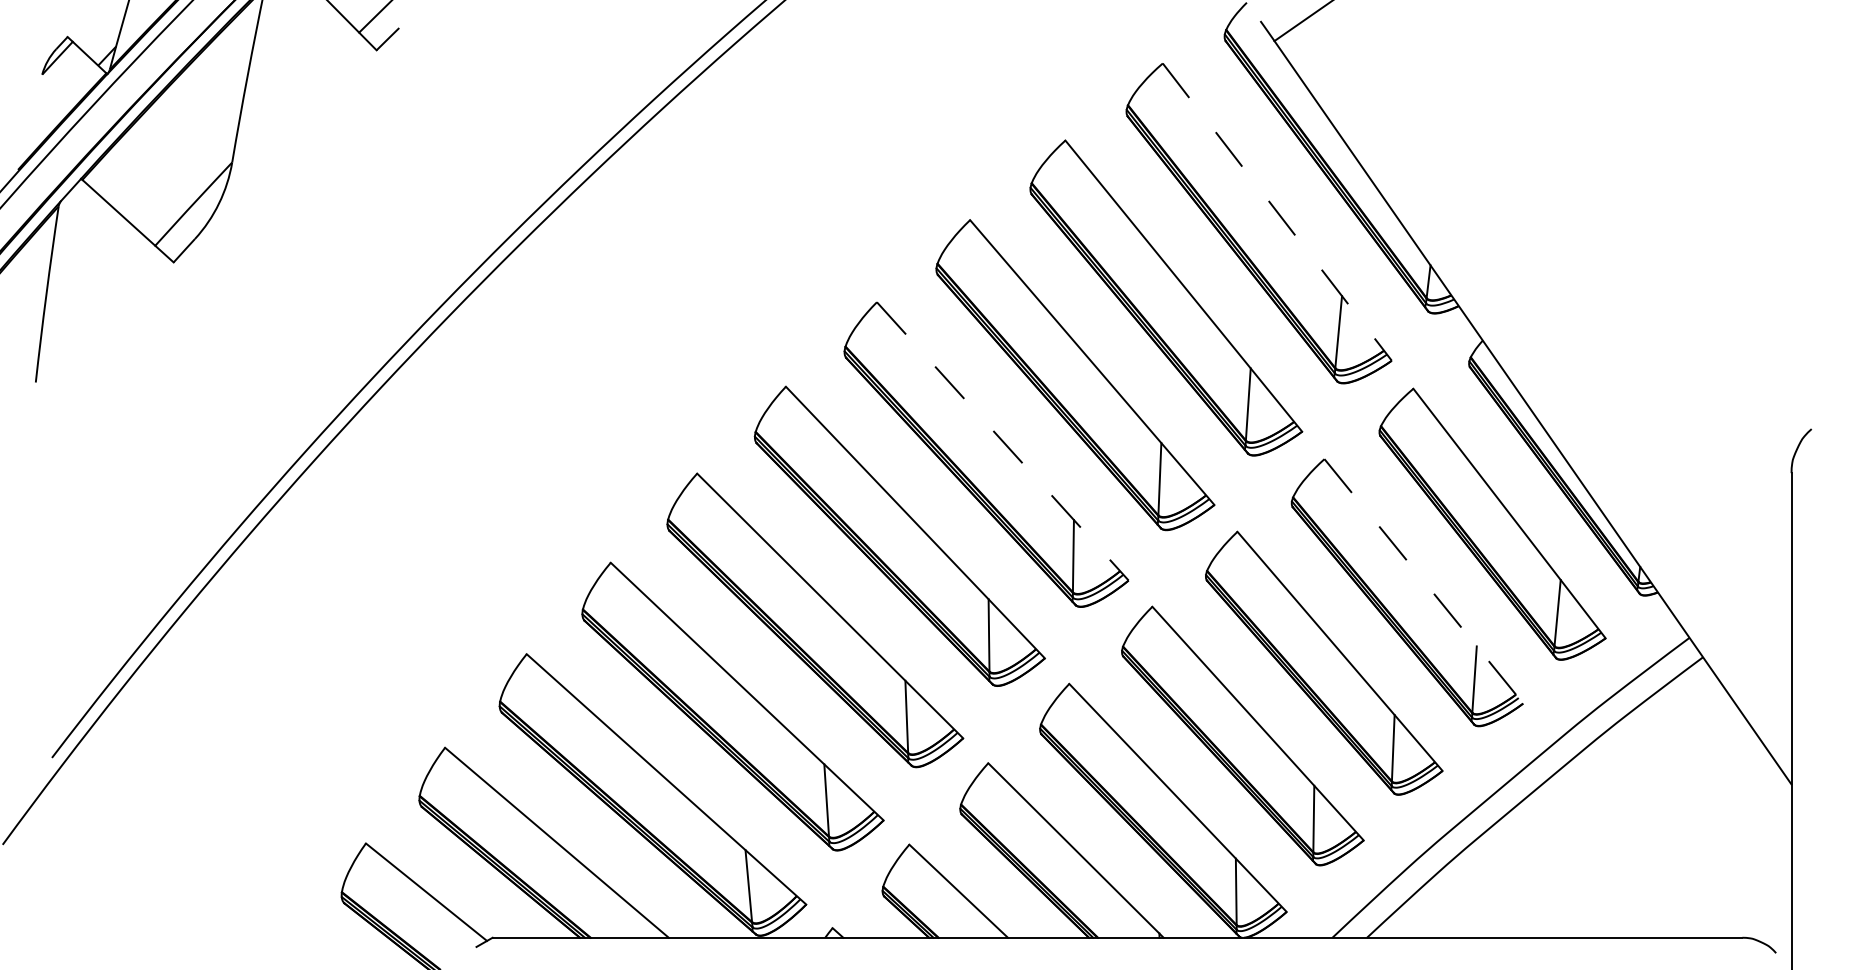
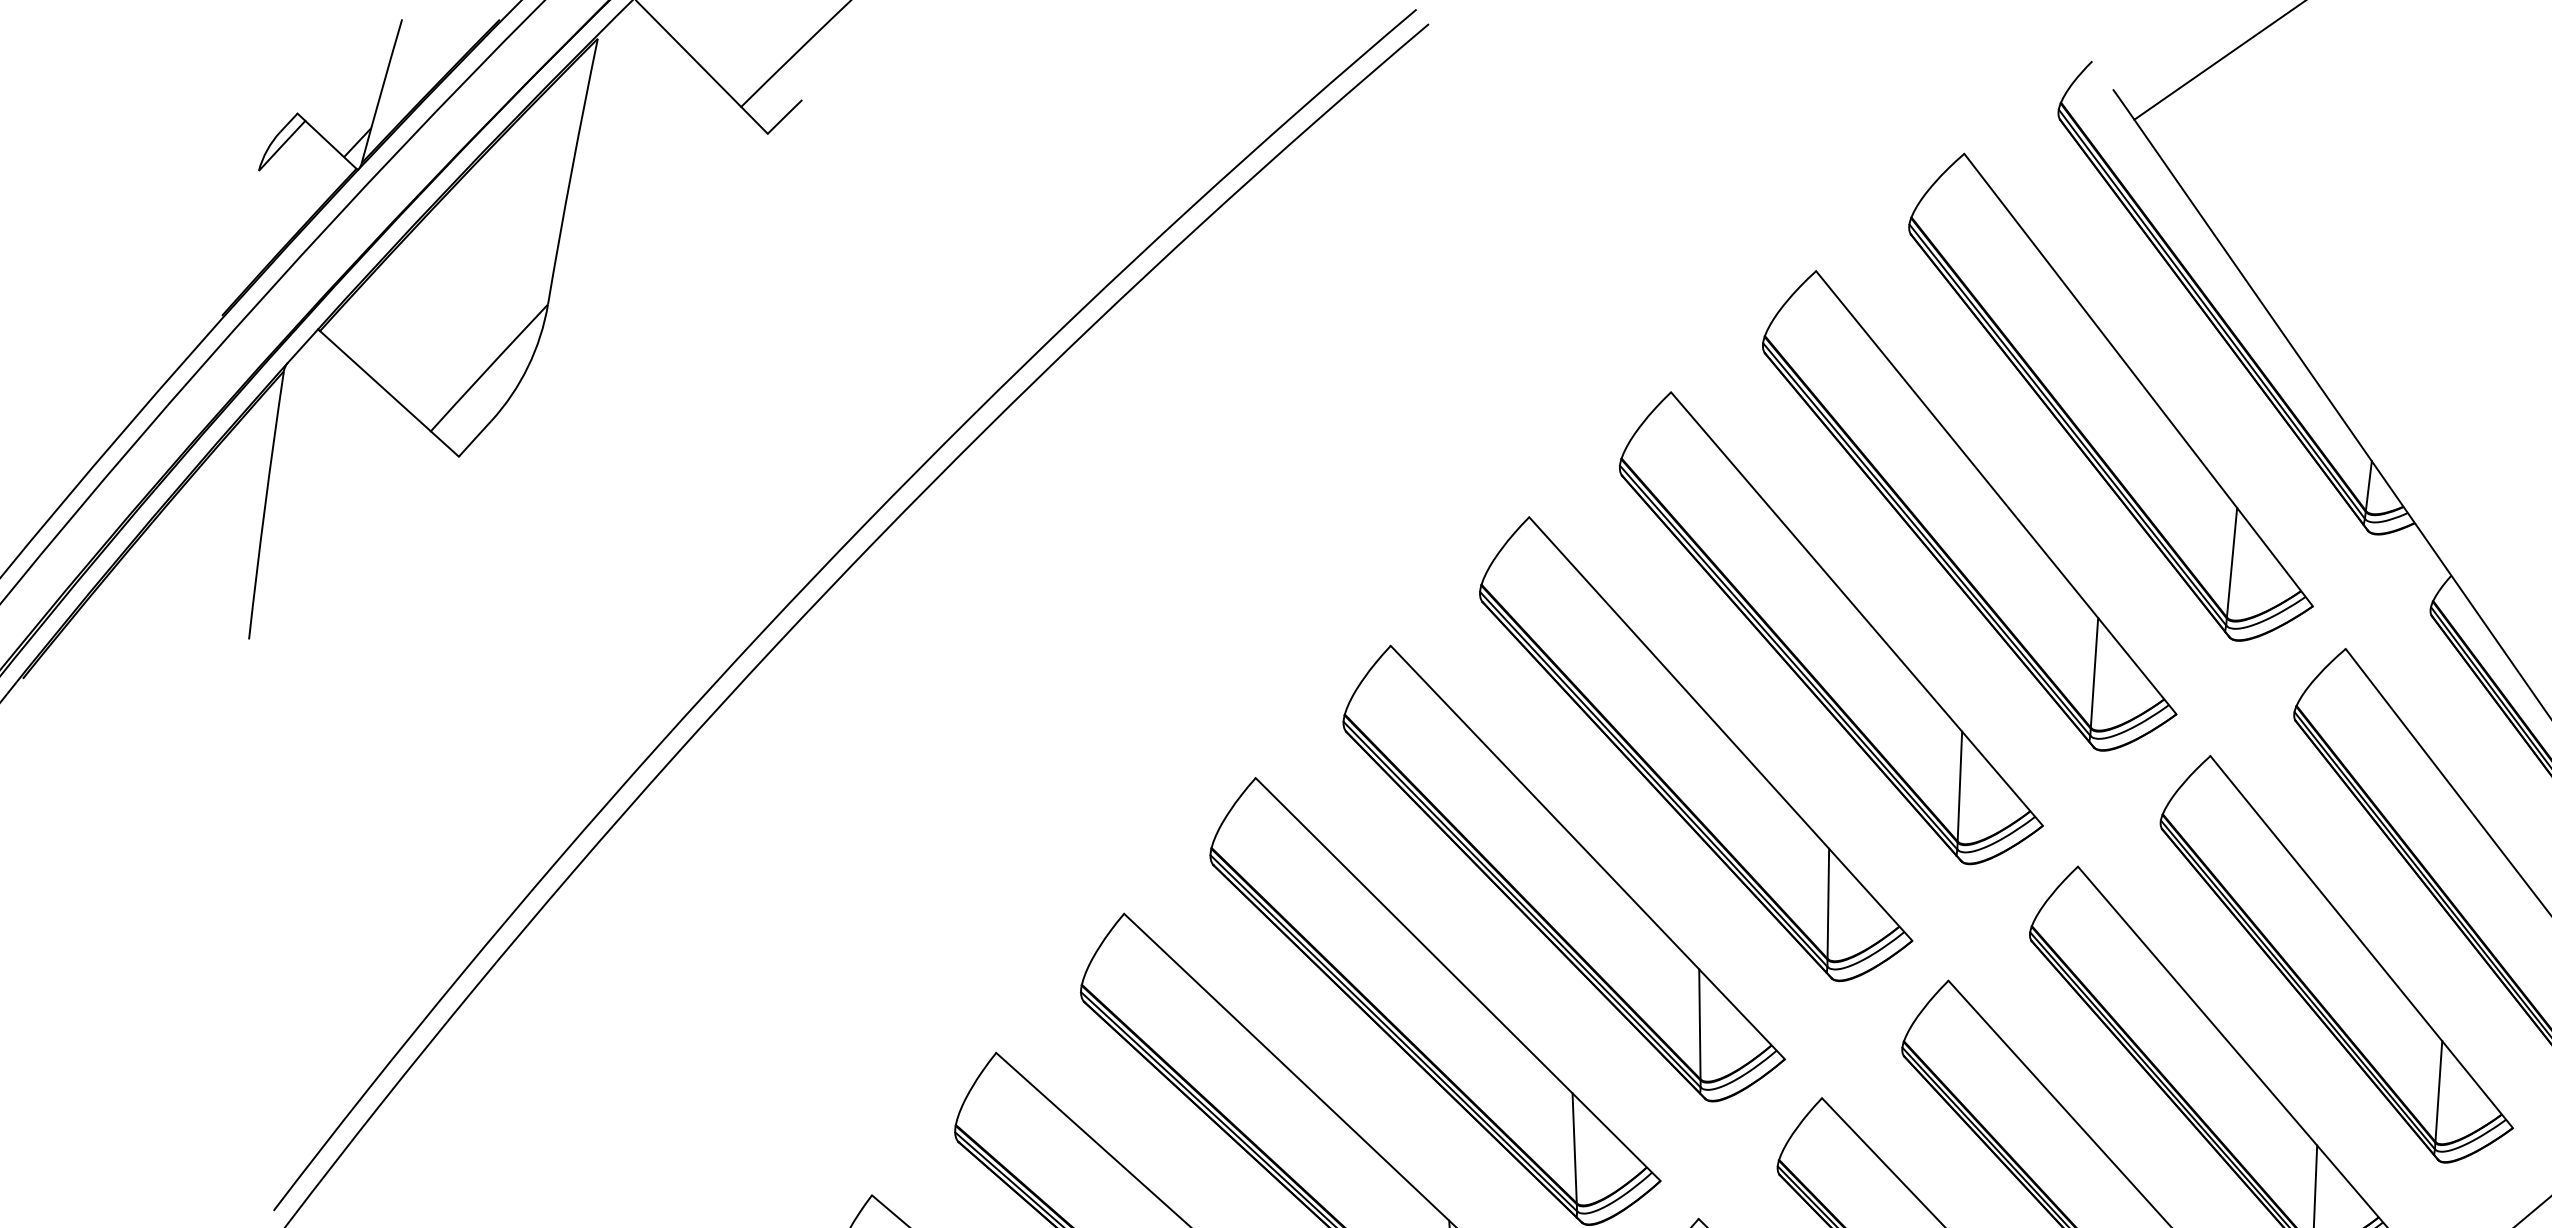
line: (1277, 212) -> (2138, 380), dashed -> solid
line: (1002, 441) -> (1720, 729), dashed -> solid
line: (1423, 581) -> (2361, 942), dashed -> solid

